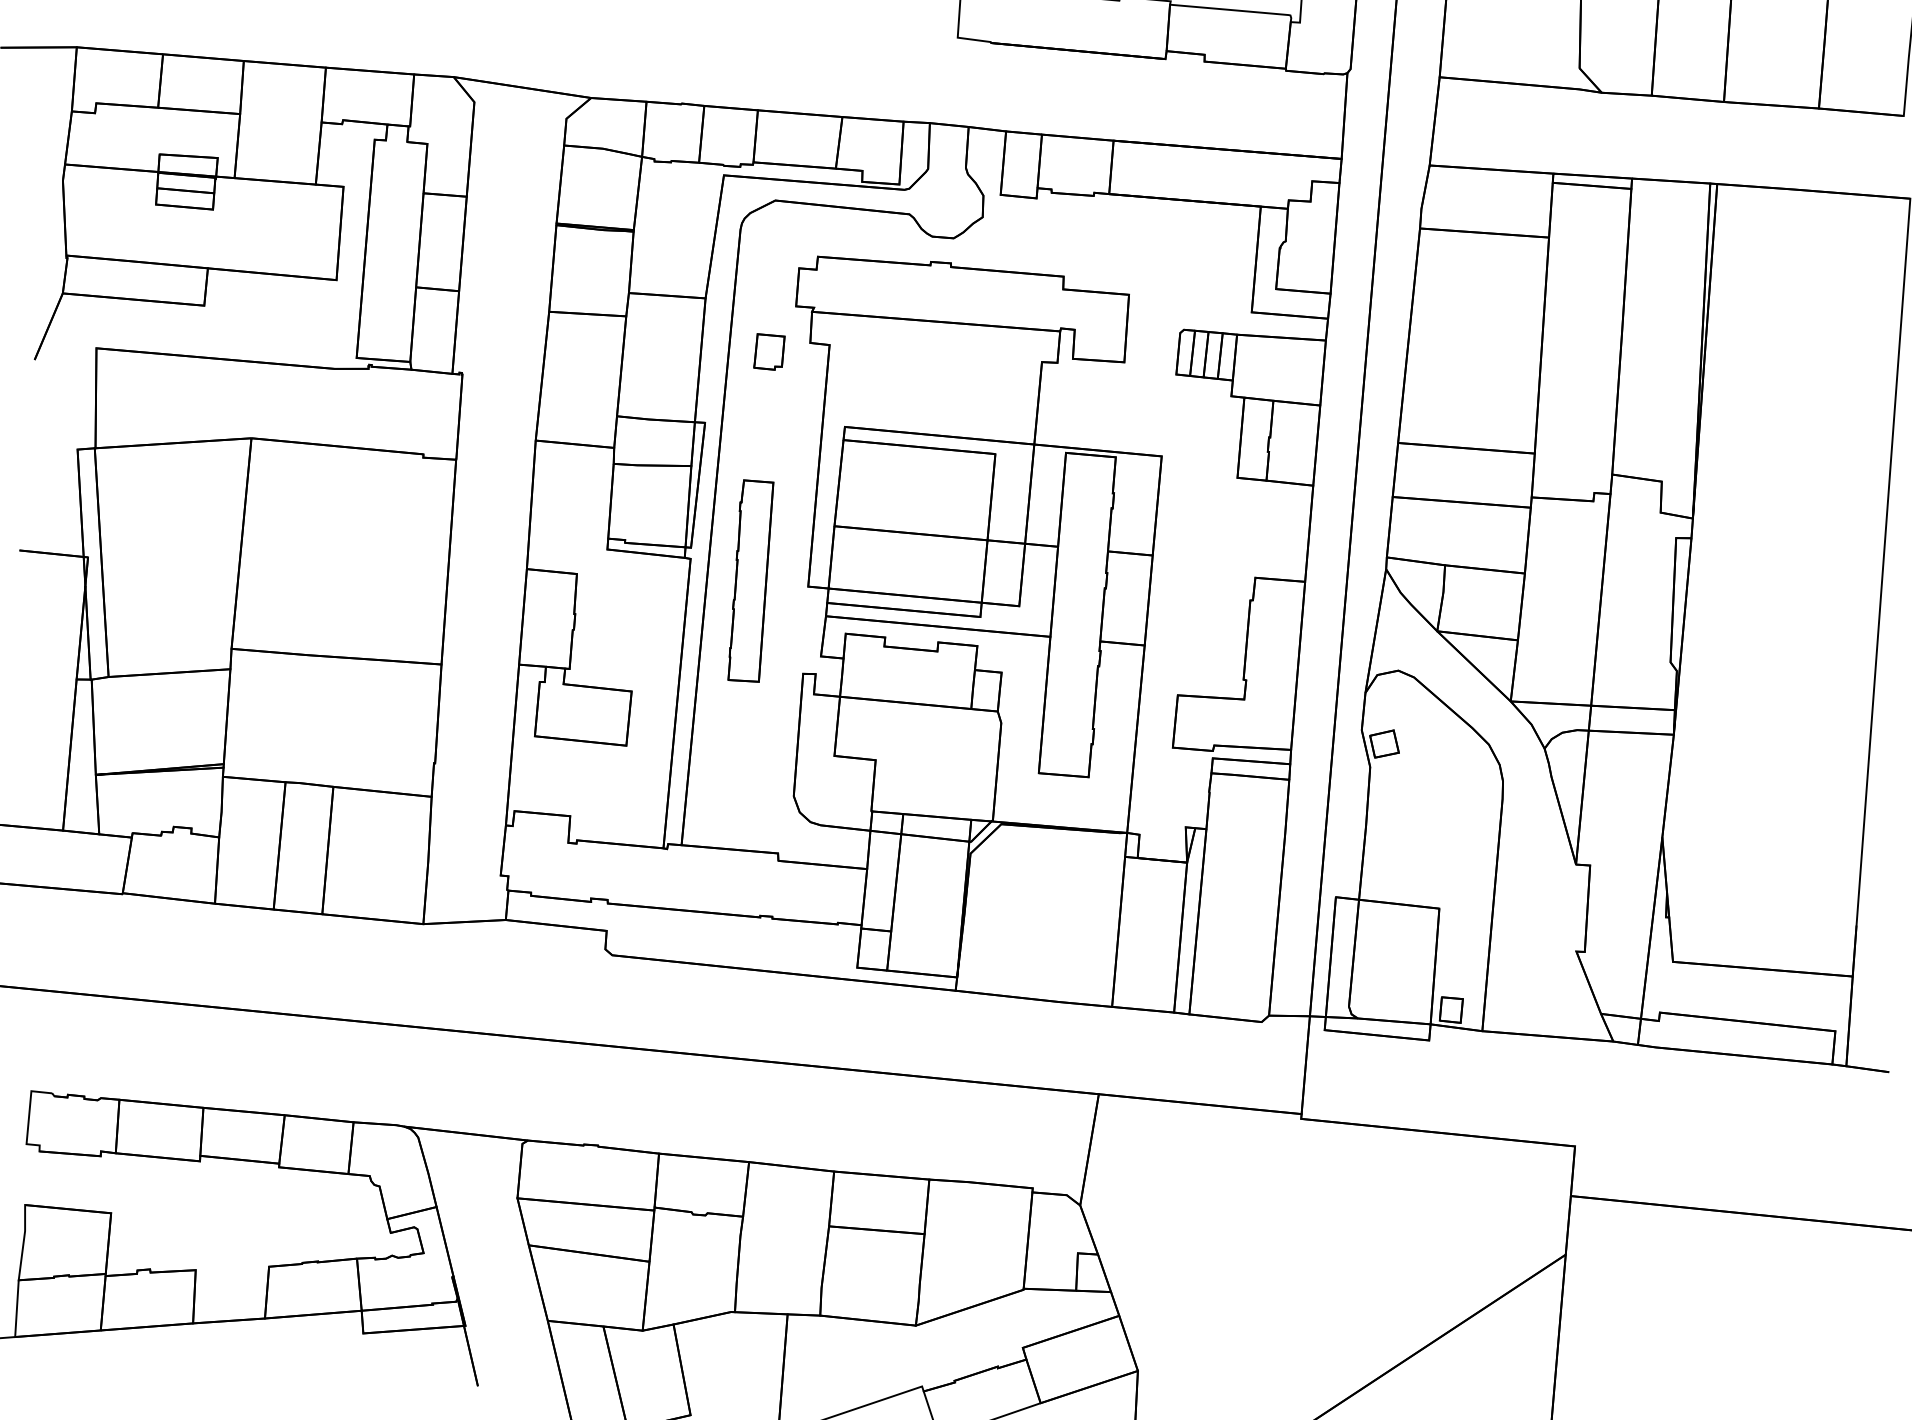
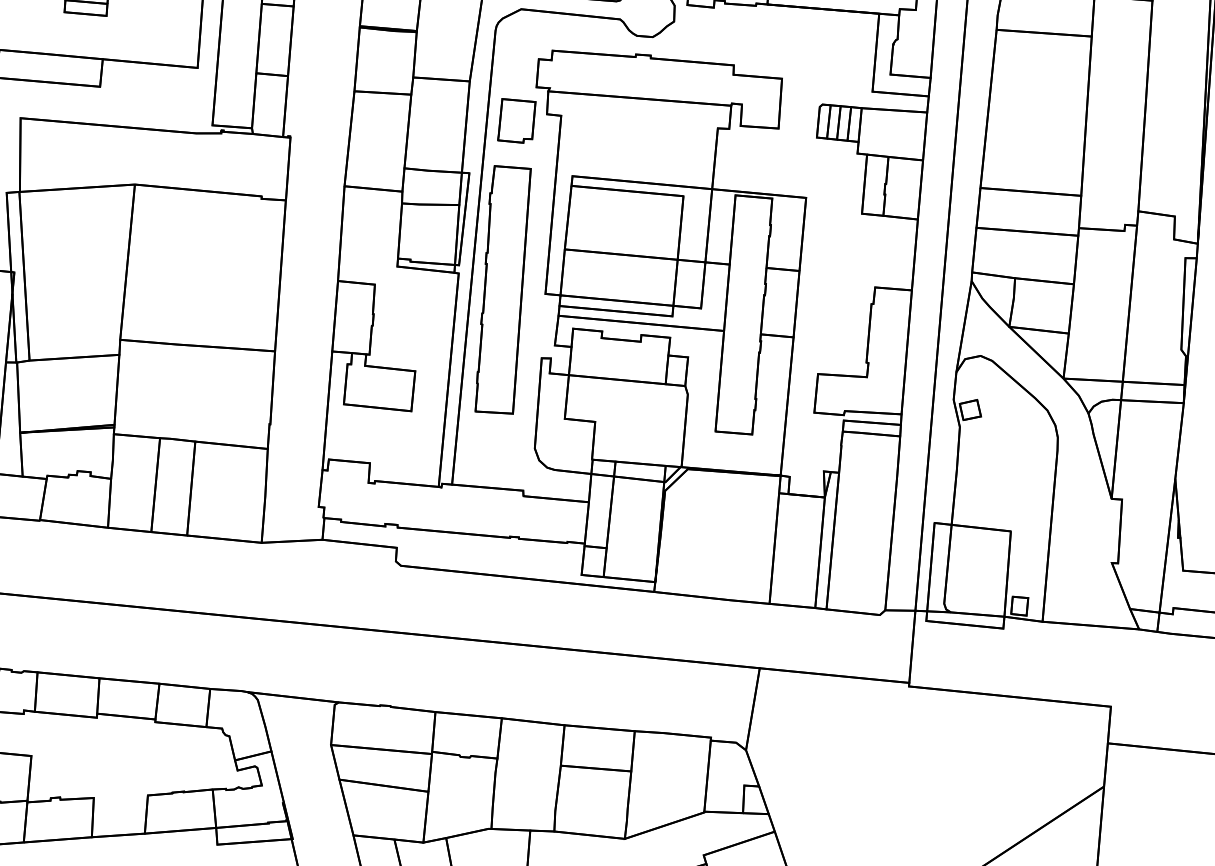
part: (769, 351) -> (516, 120), size x1.67
part: (750, 580) -> (502, 289), size x1.67

